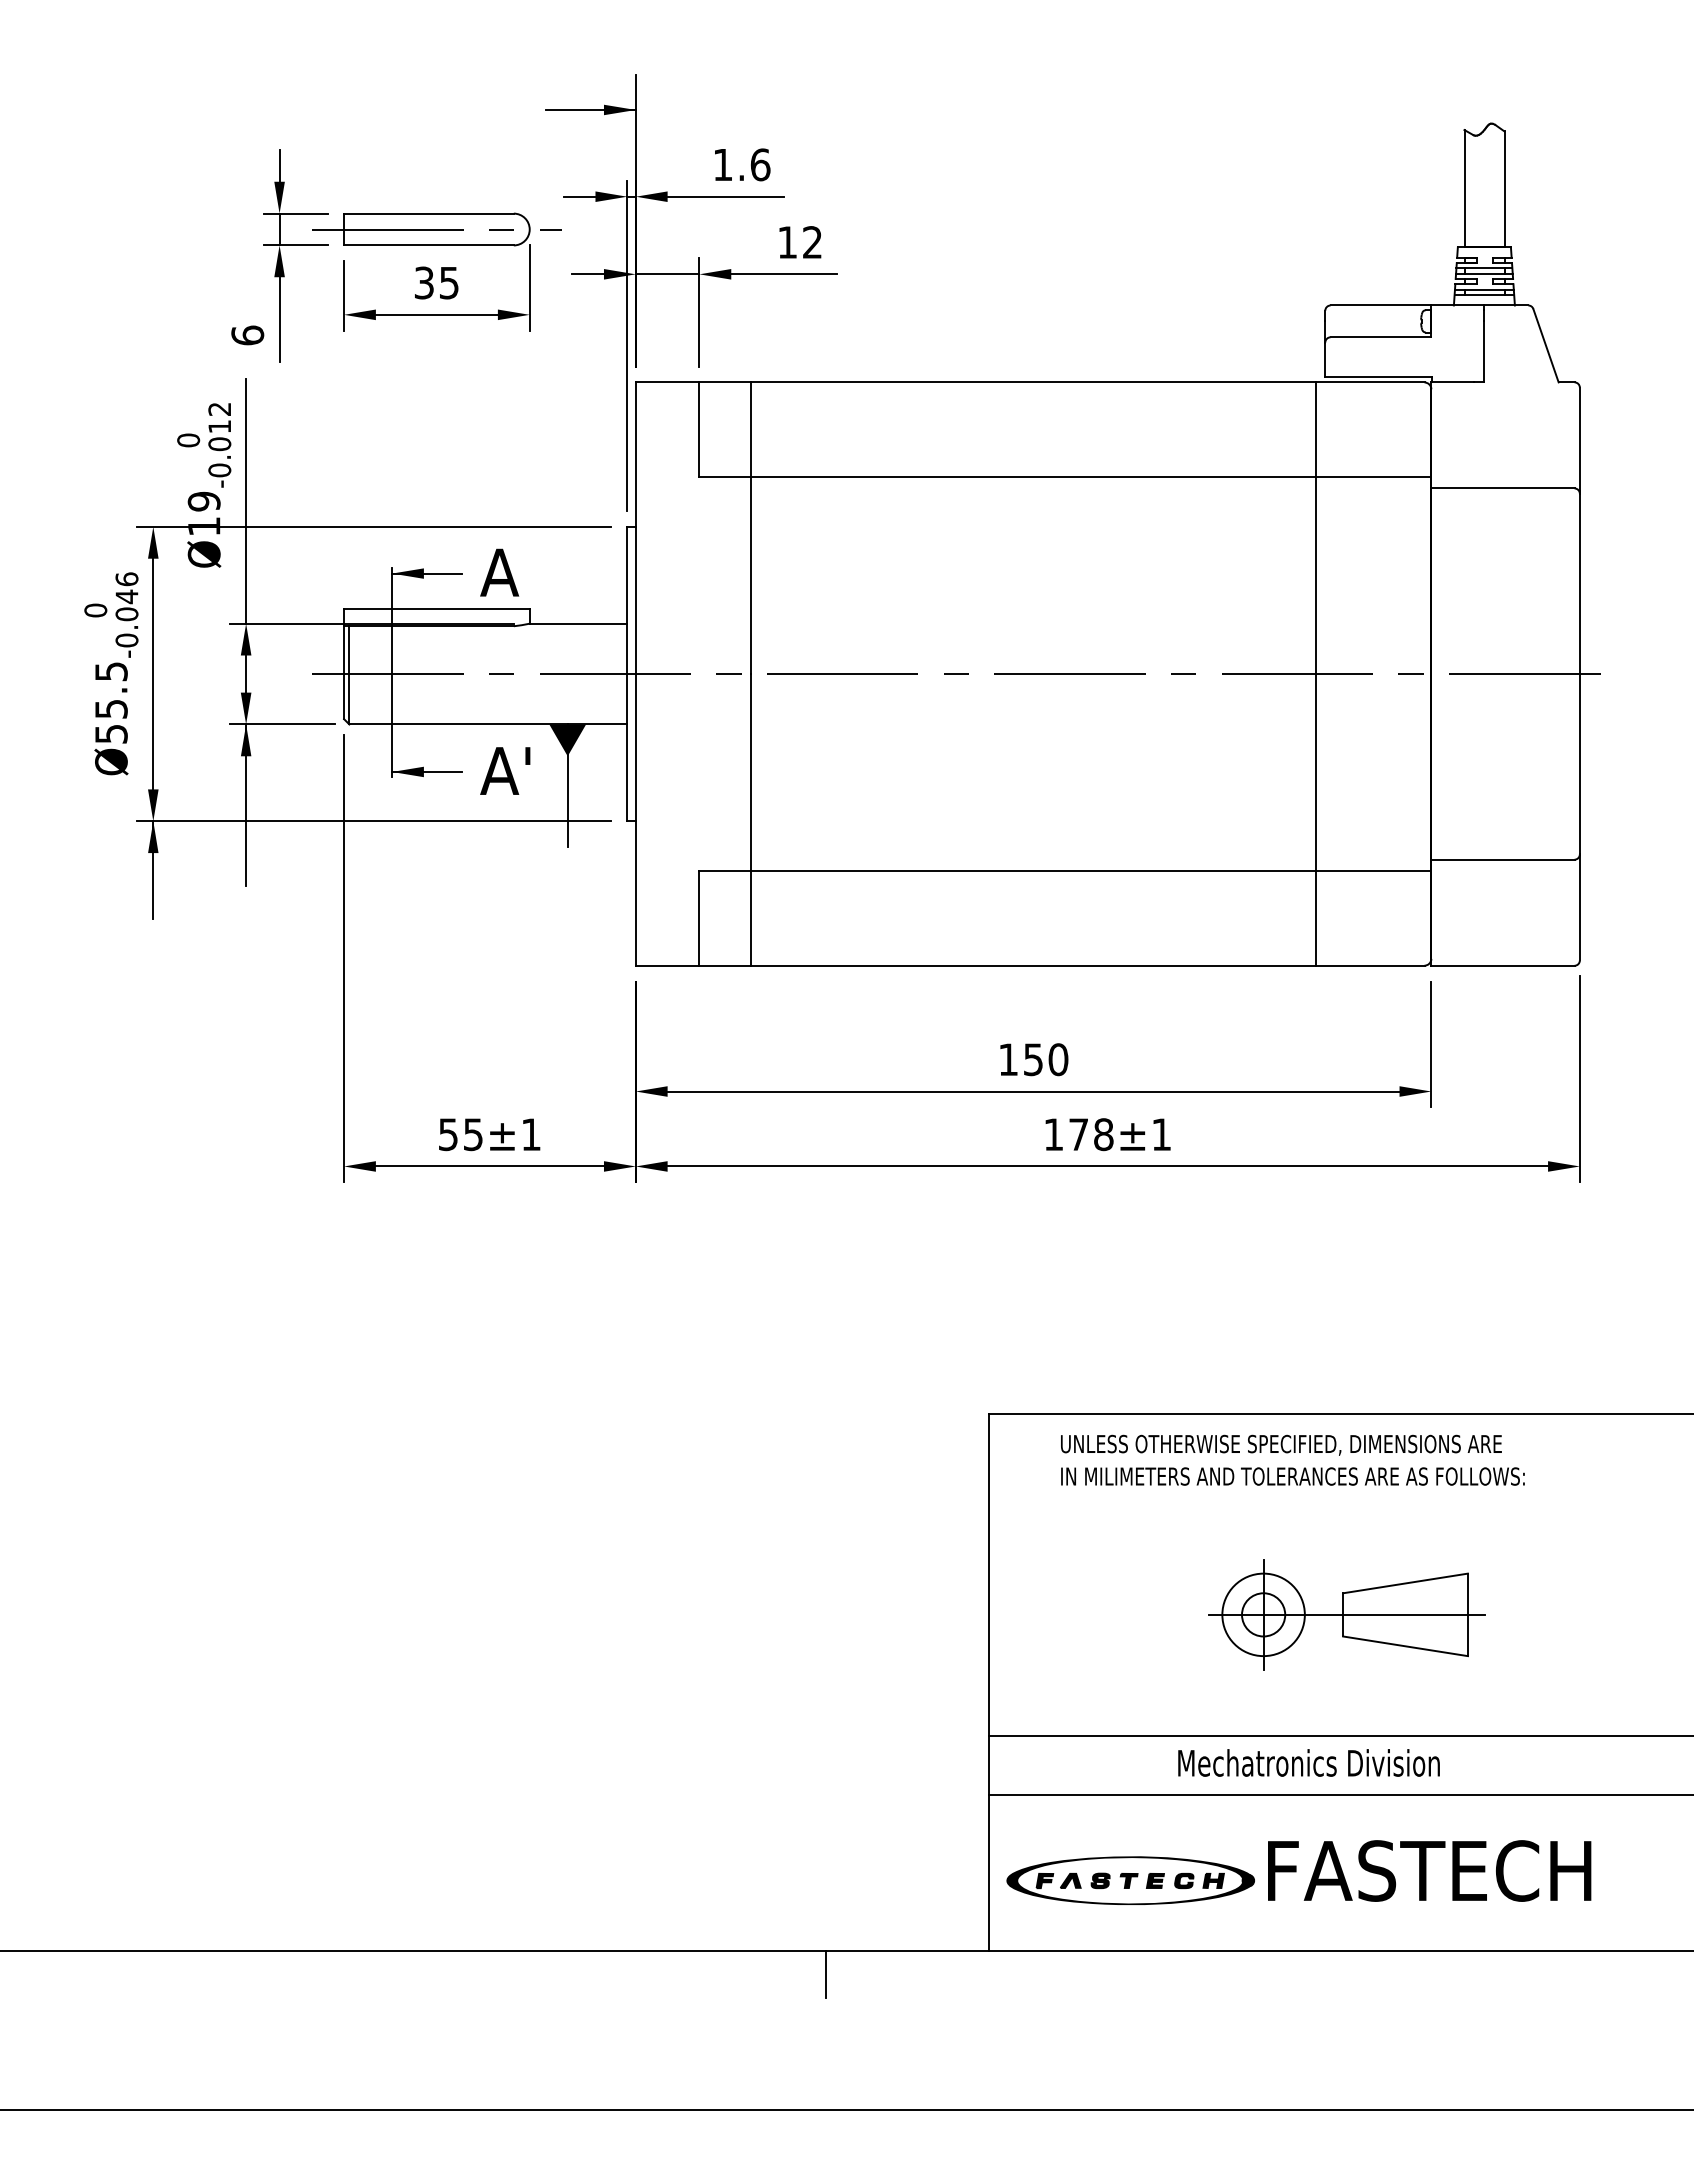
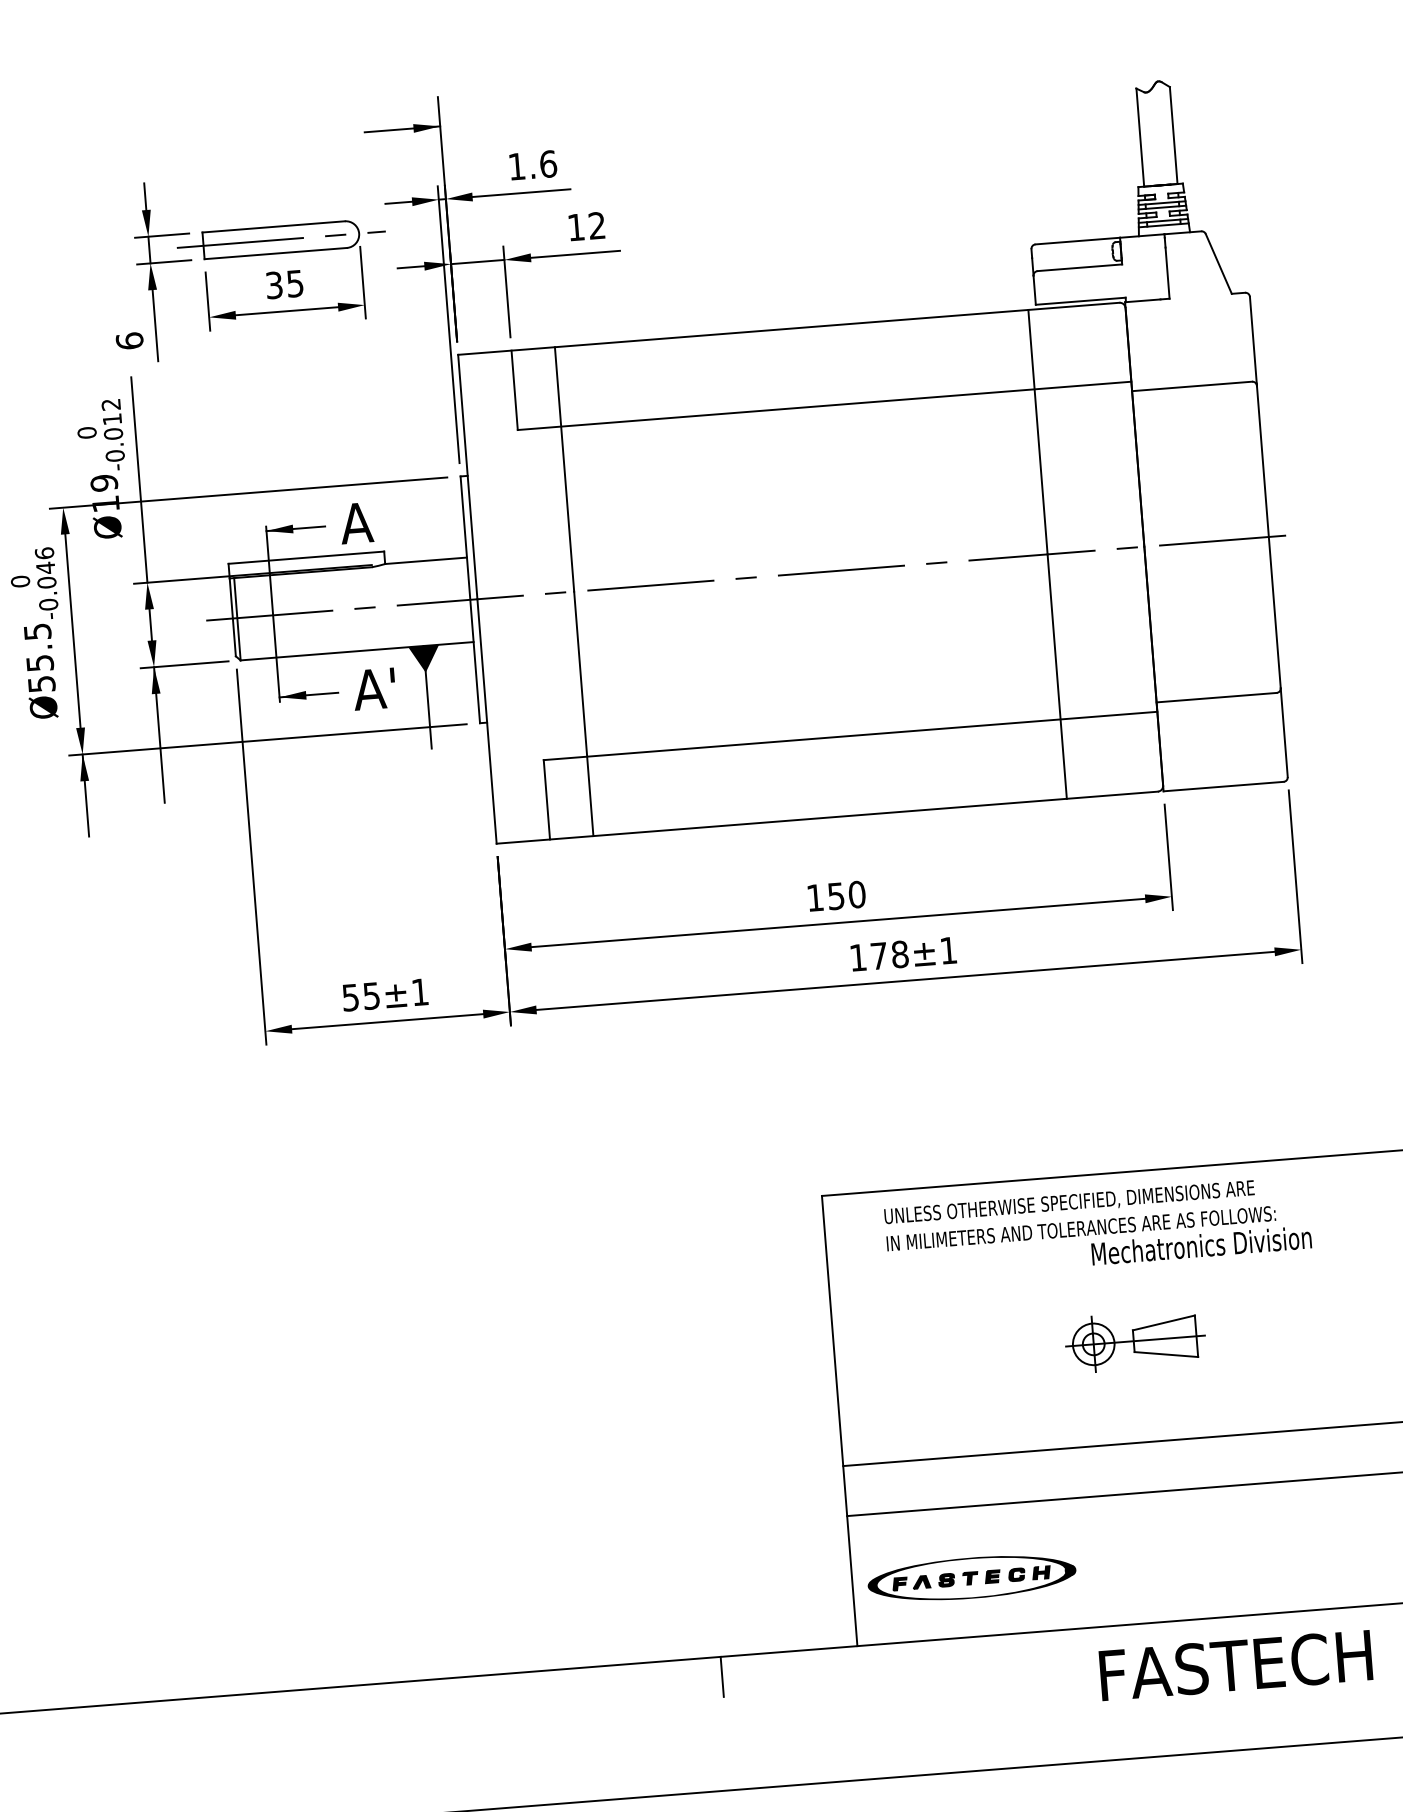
part: (1346, 1614) -> (1135, 1340), size x0.6
text: (1308, 1762) -> (1201, 1245), moved
text: (1429, 1870) -> (1235, 1665), moved

